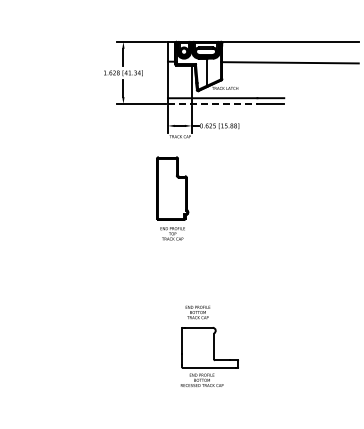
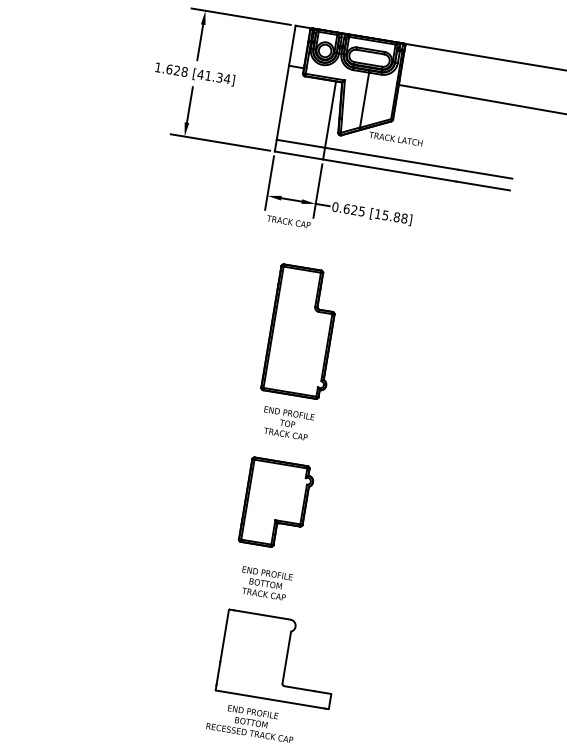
line: (212, 104) -> (364, 167), dashed -> solid
part: (172, 198) -> (298, 352), moved
part: (196, 273) -> (275, 504), added

